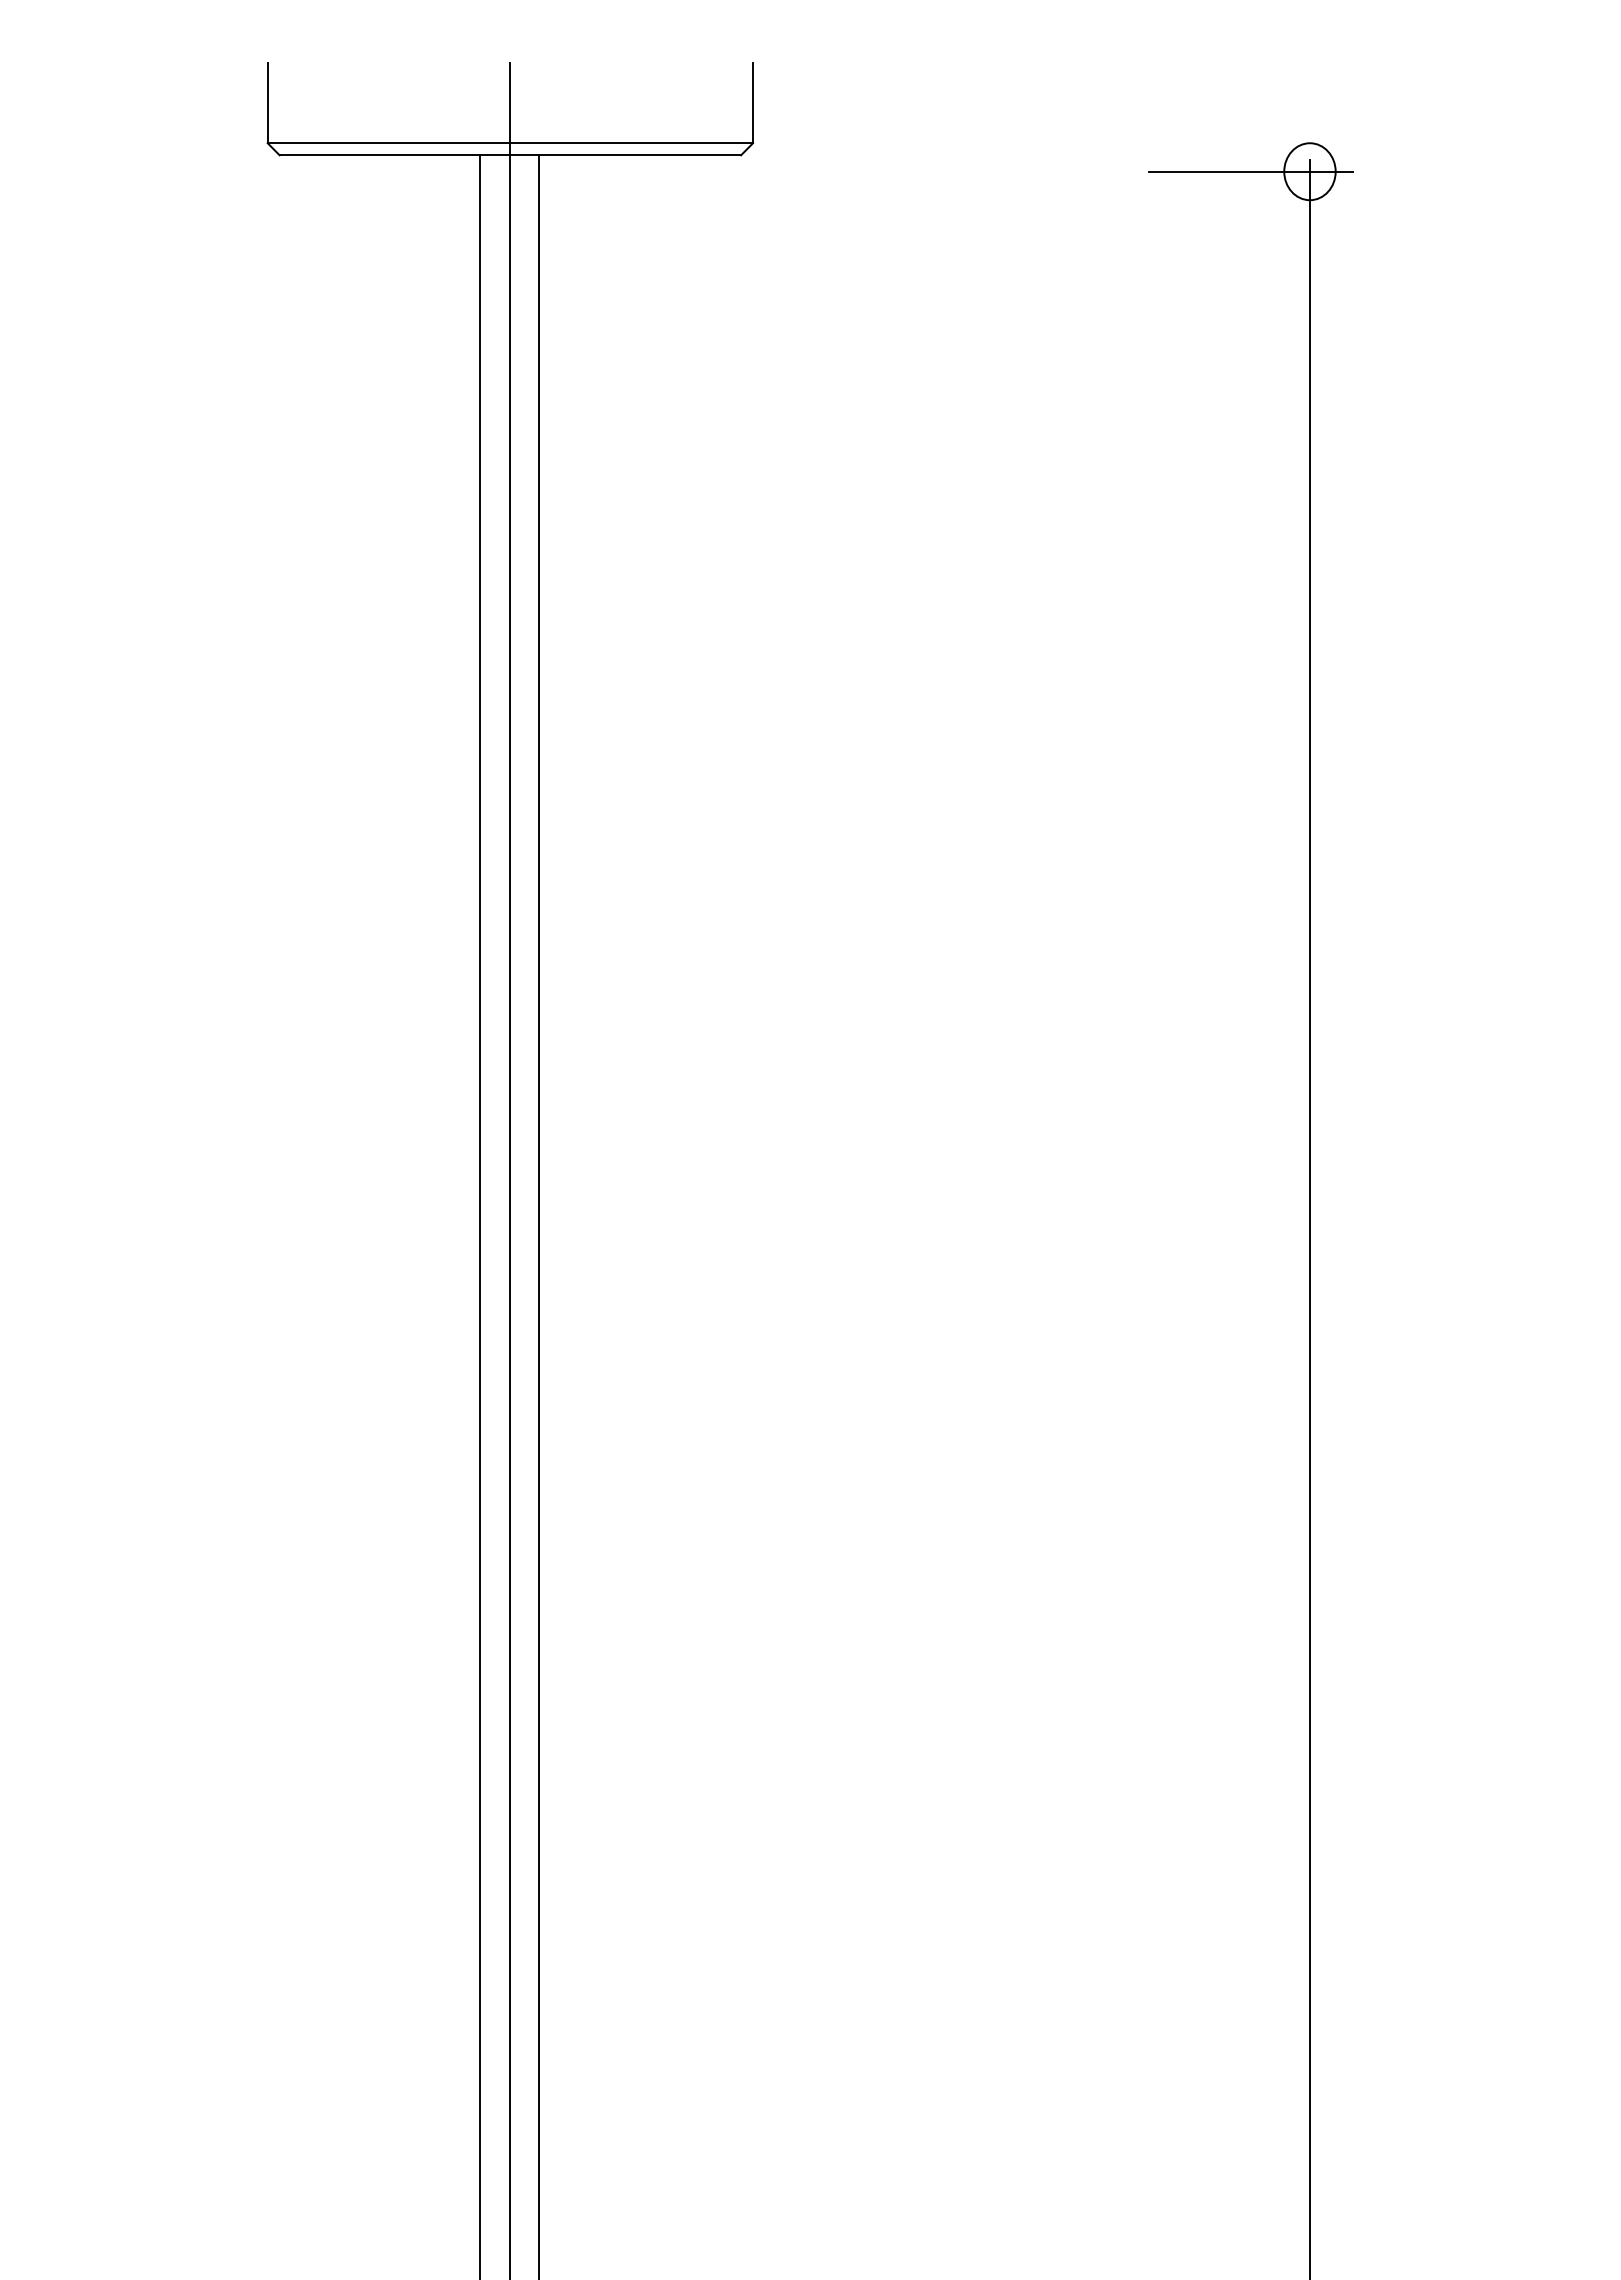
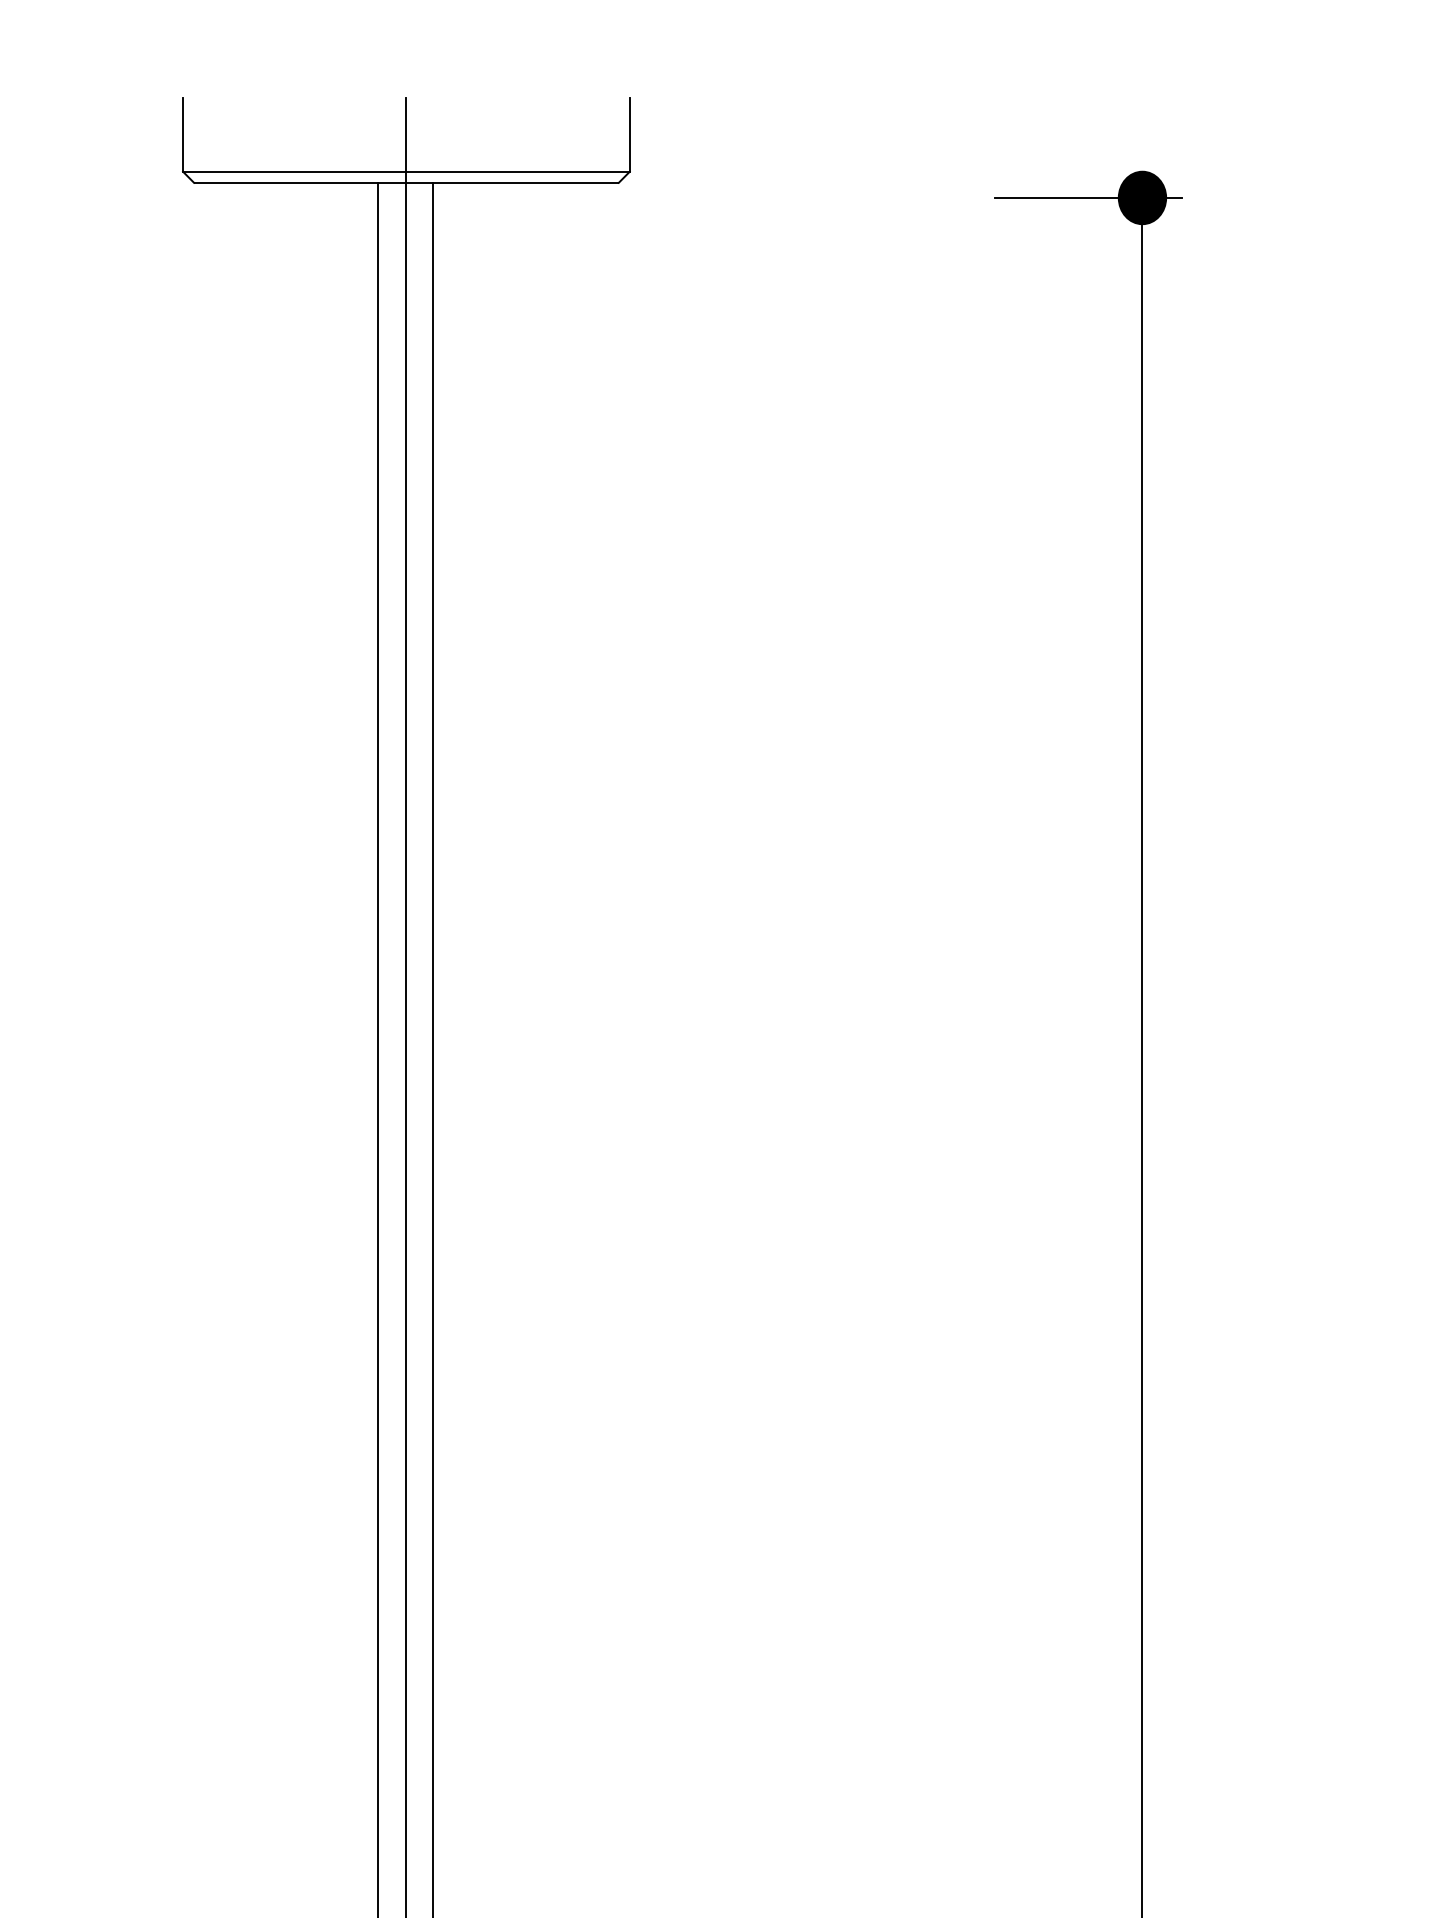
fill: (1309, 171) -> (1142, 197), added

